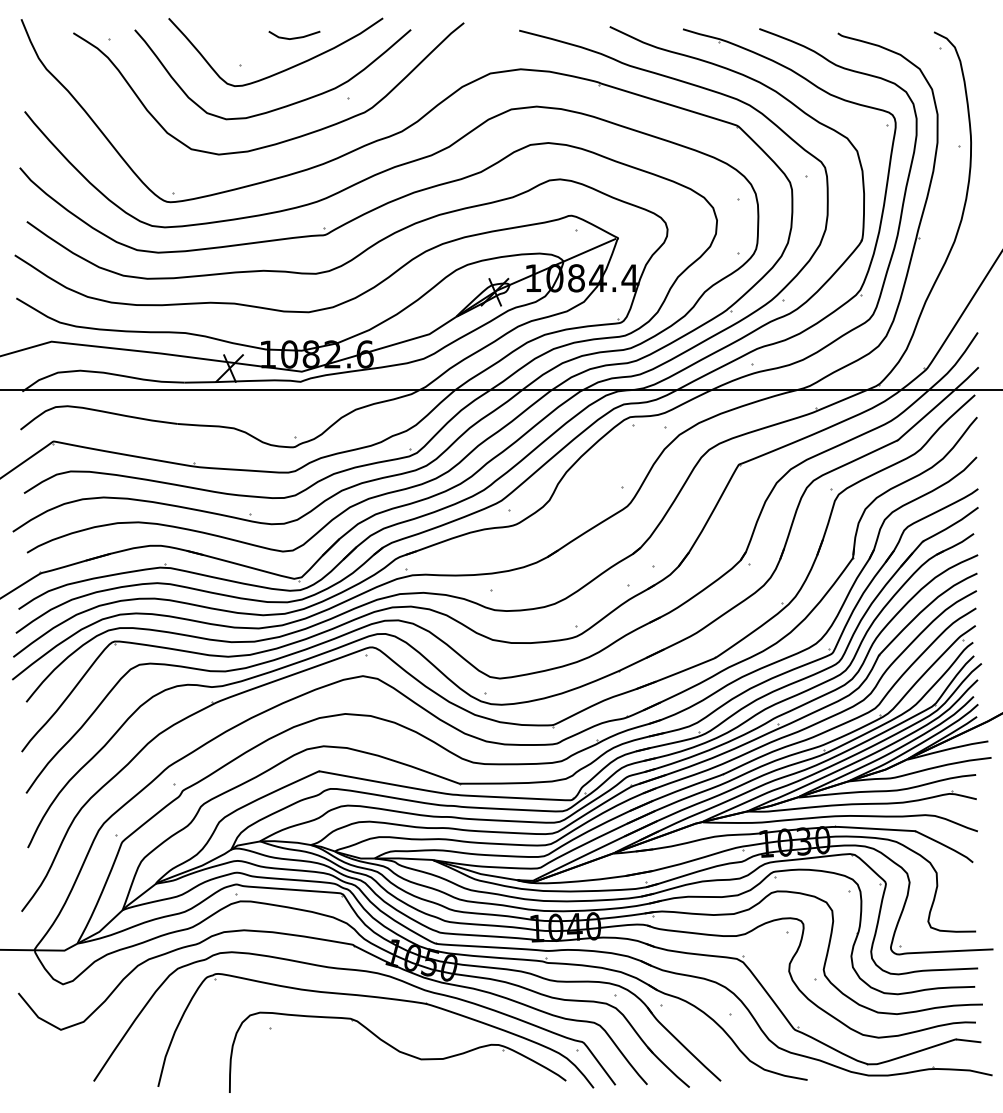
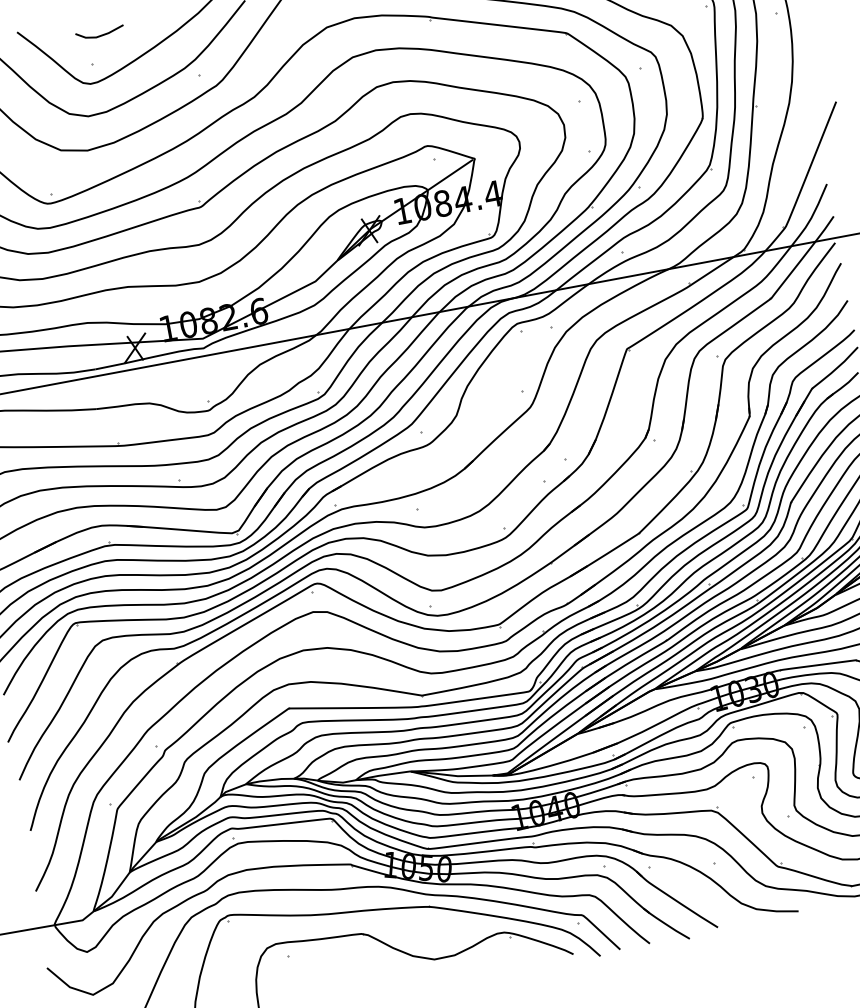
line: (294, 37) -> (100, 35), moved

